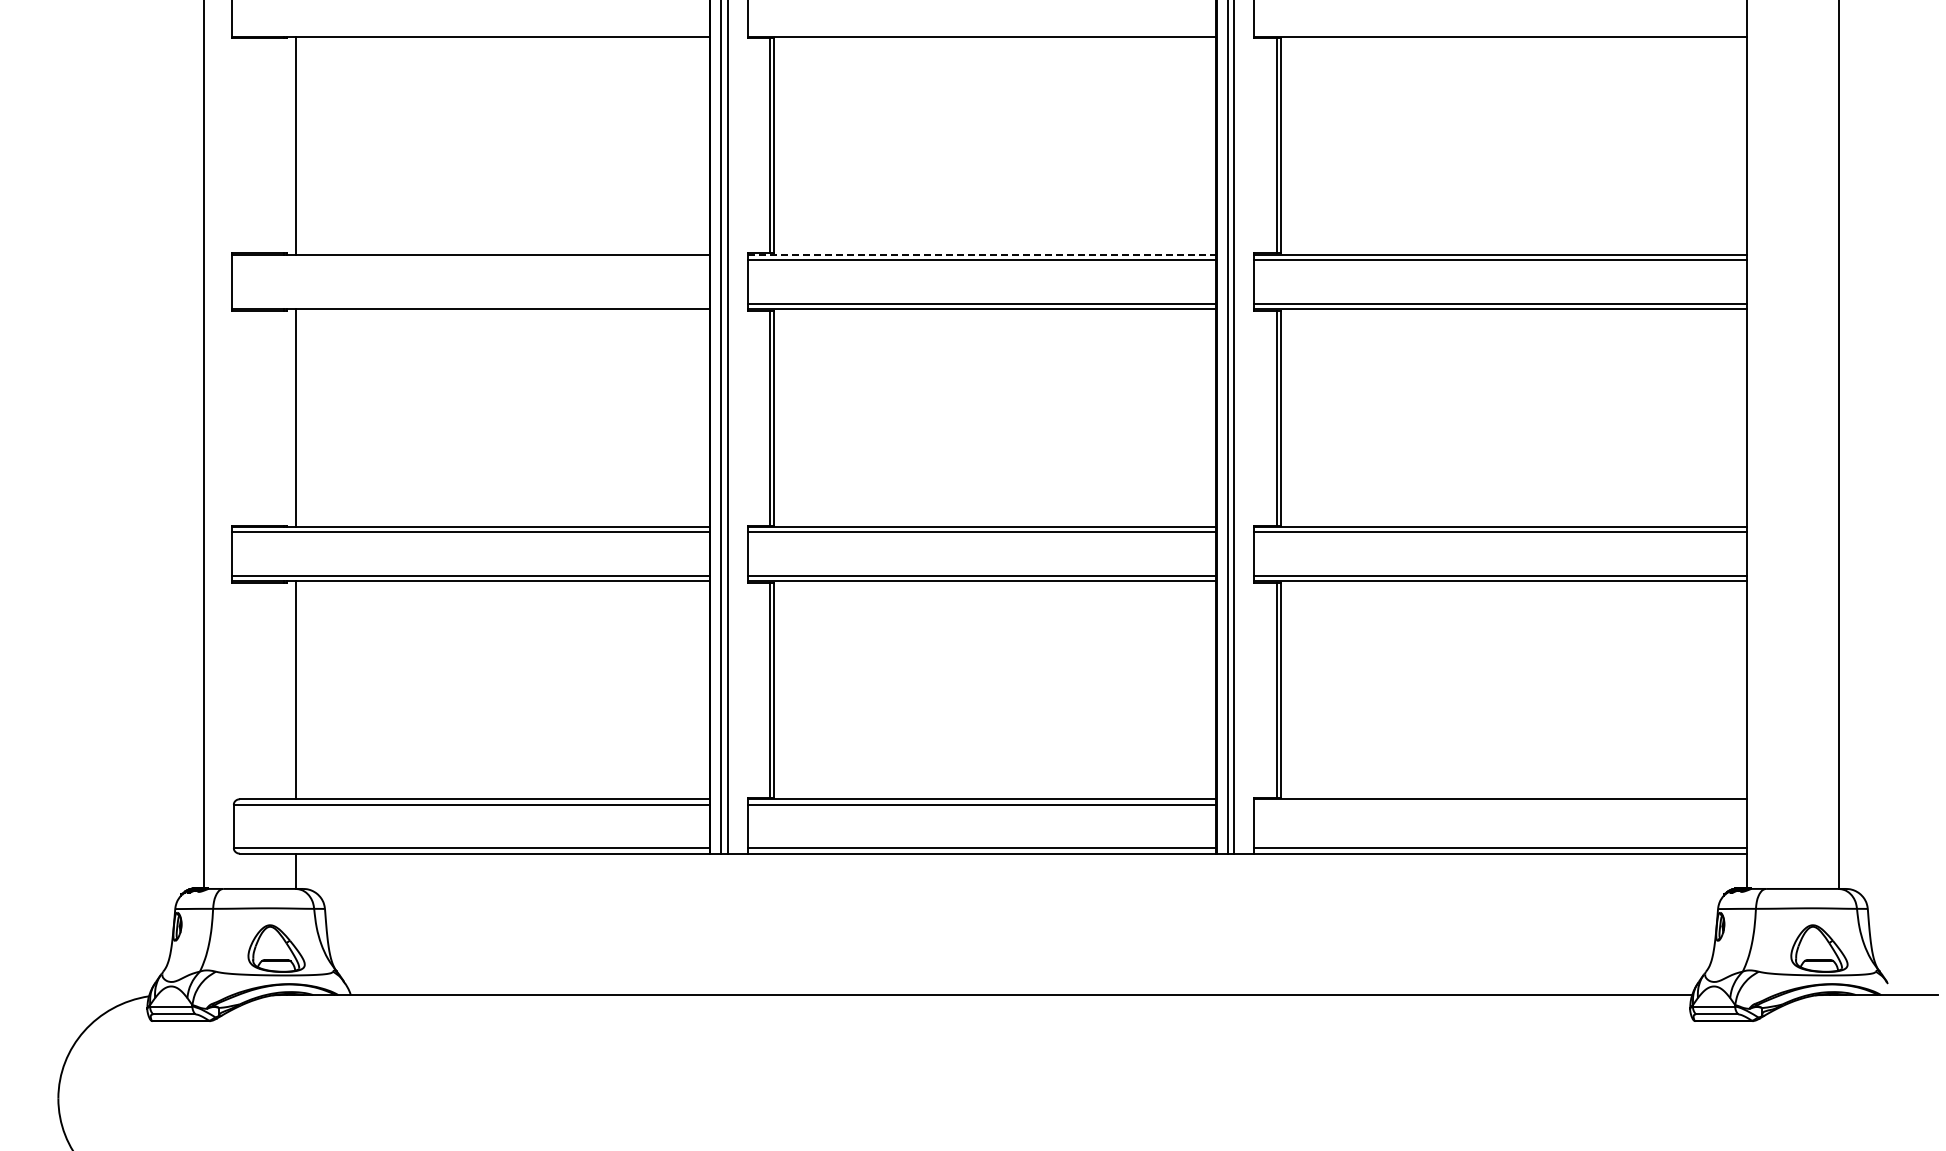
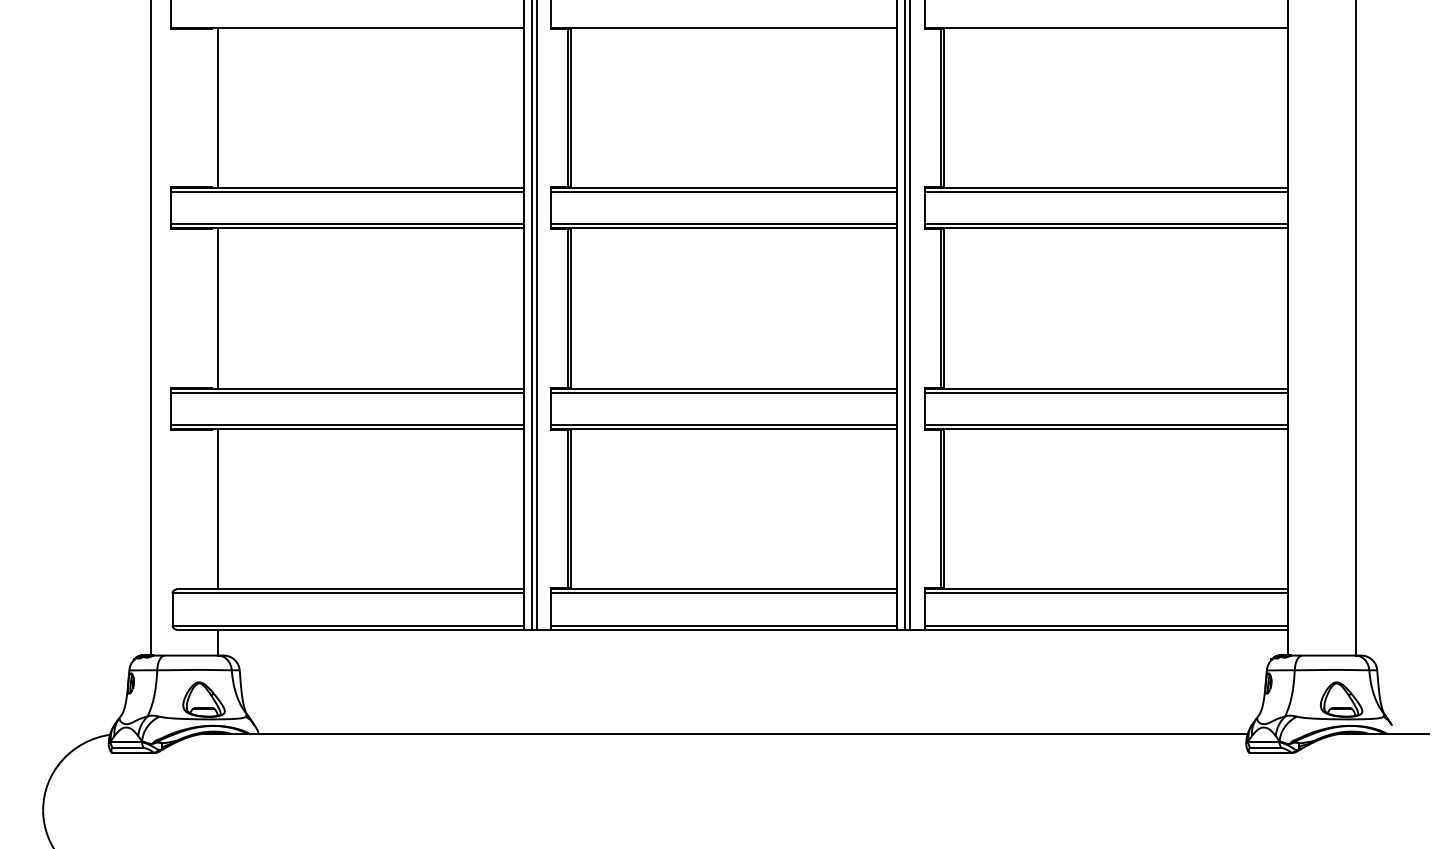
line: (982, 254) -> (724, 187), dashed -> solid
line: (470, 260) -> (347, 192), added
line: (470, 303) -> (347, 223), added
line: (1500, 804) -> (1106, 593), added

